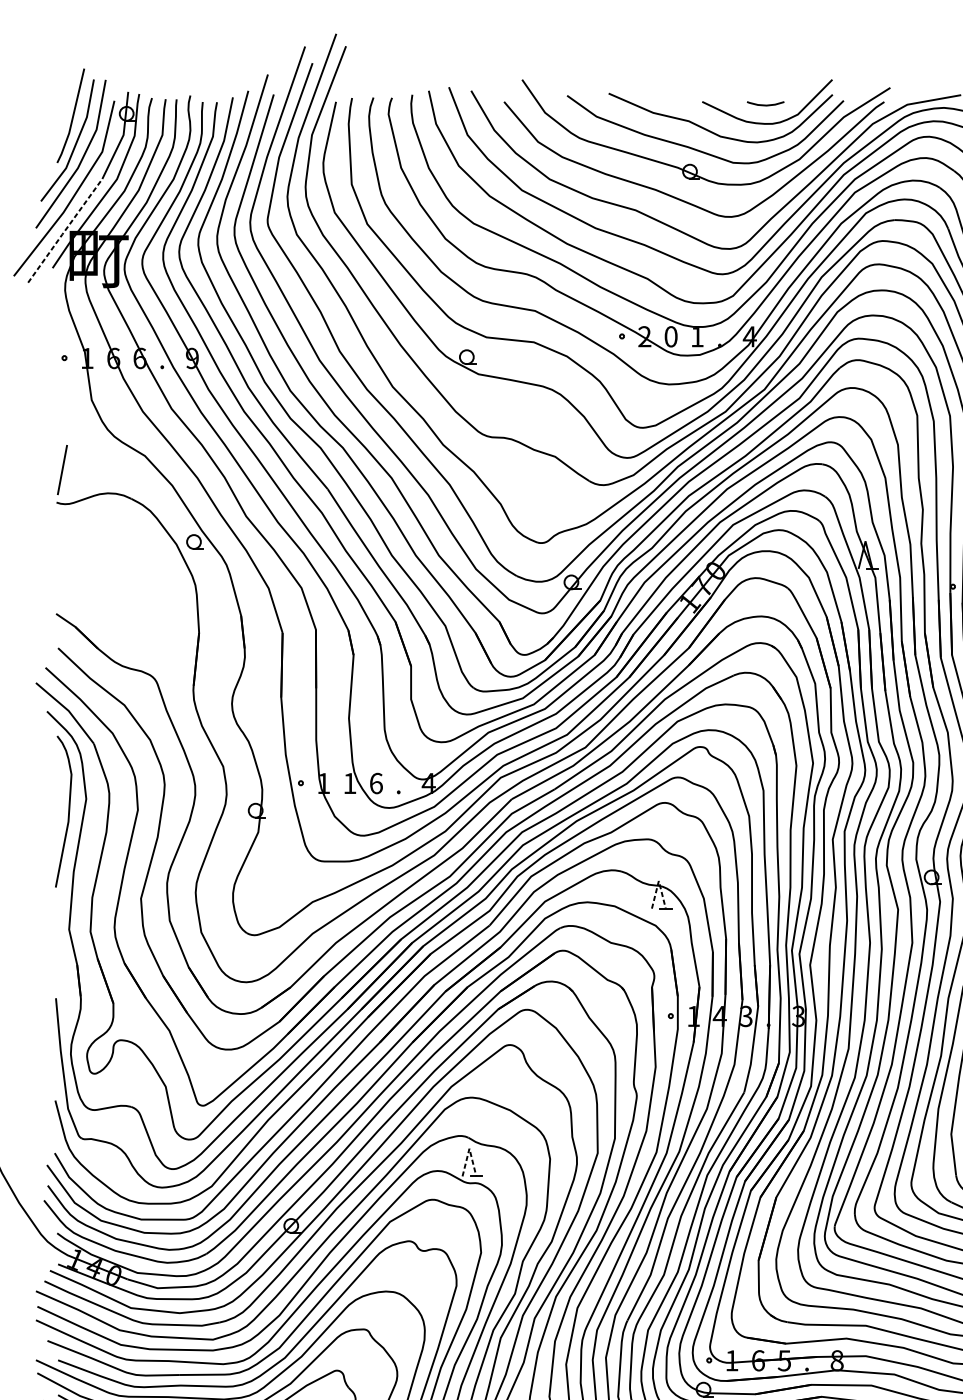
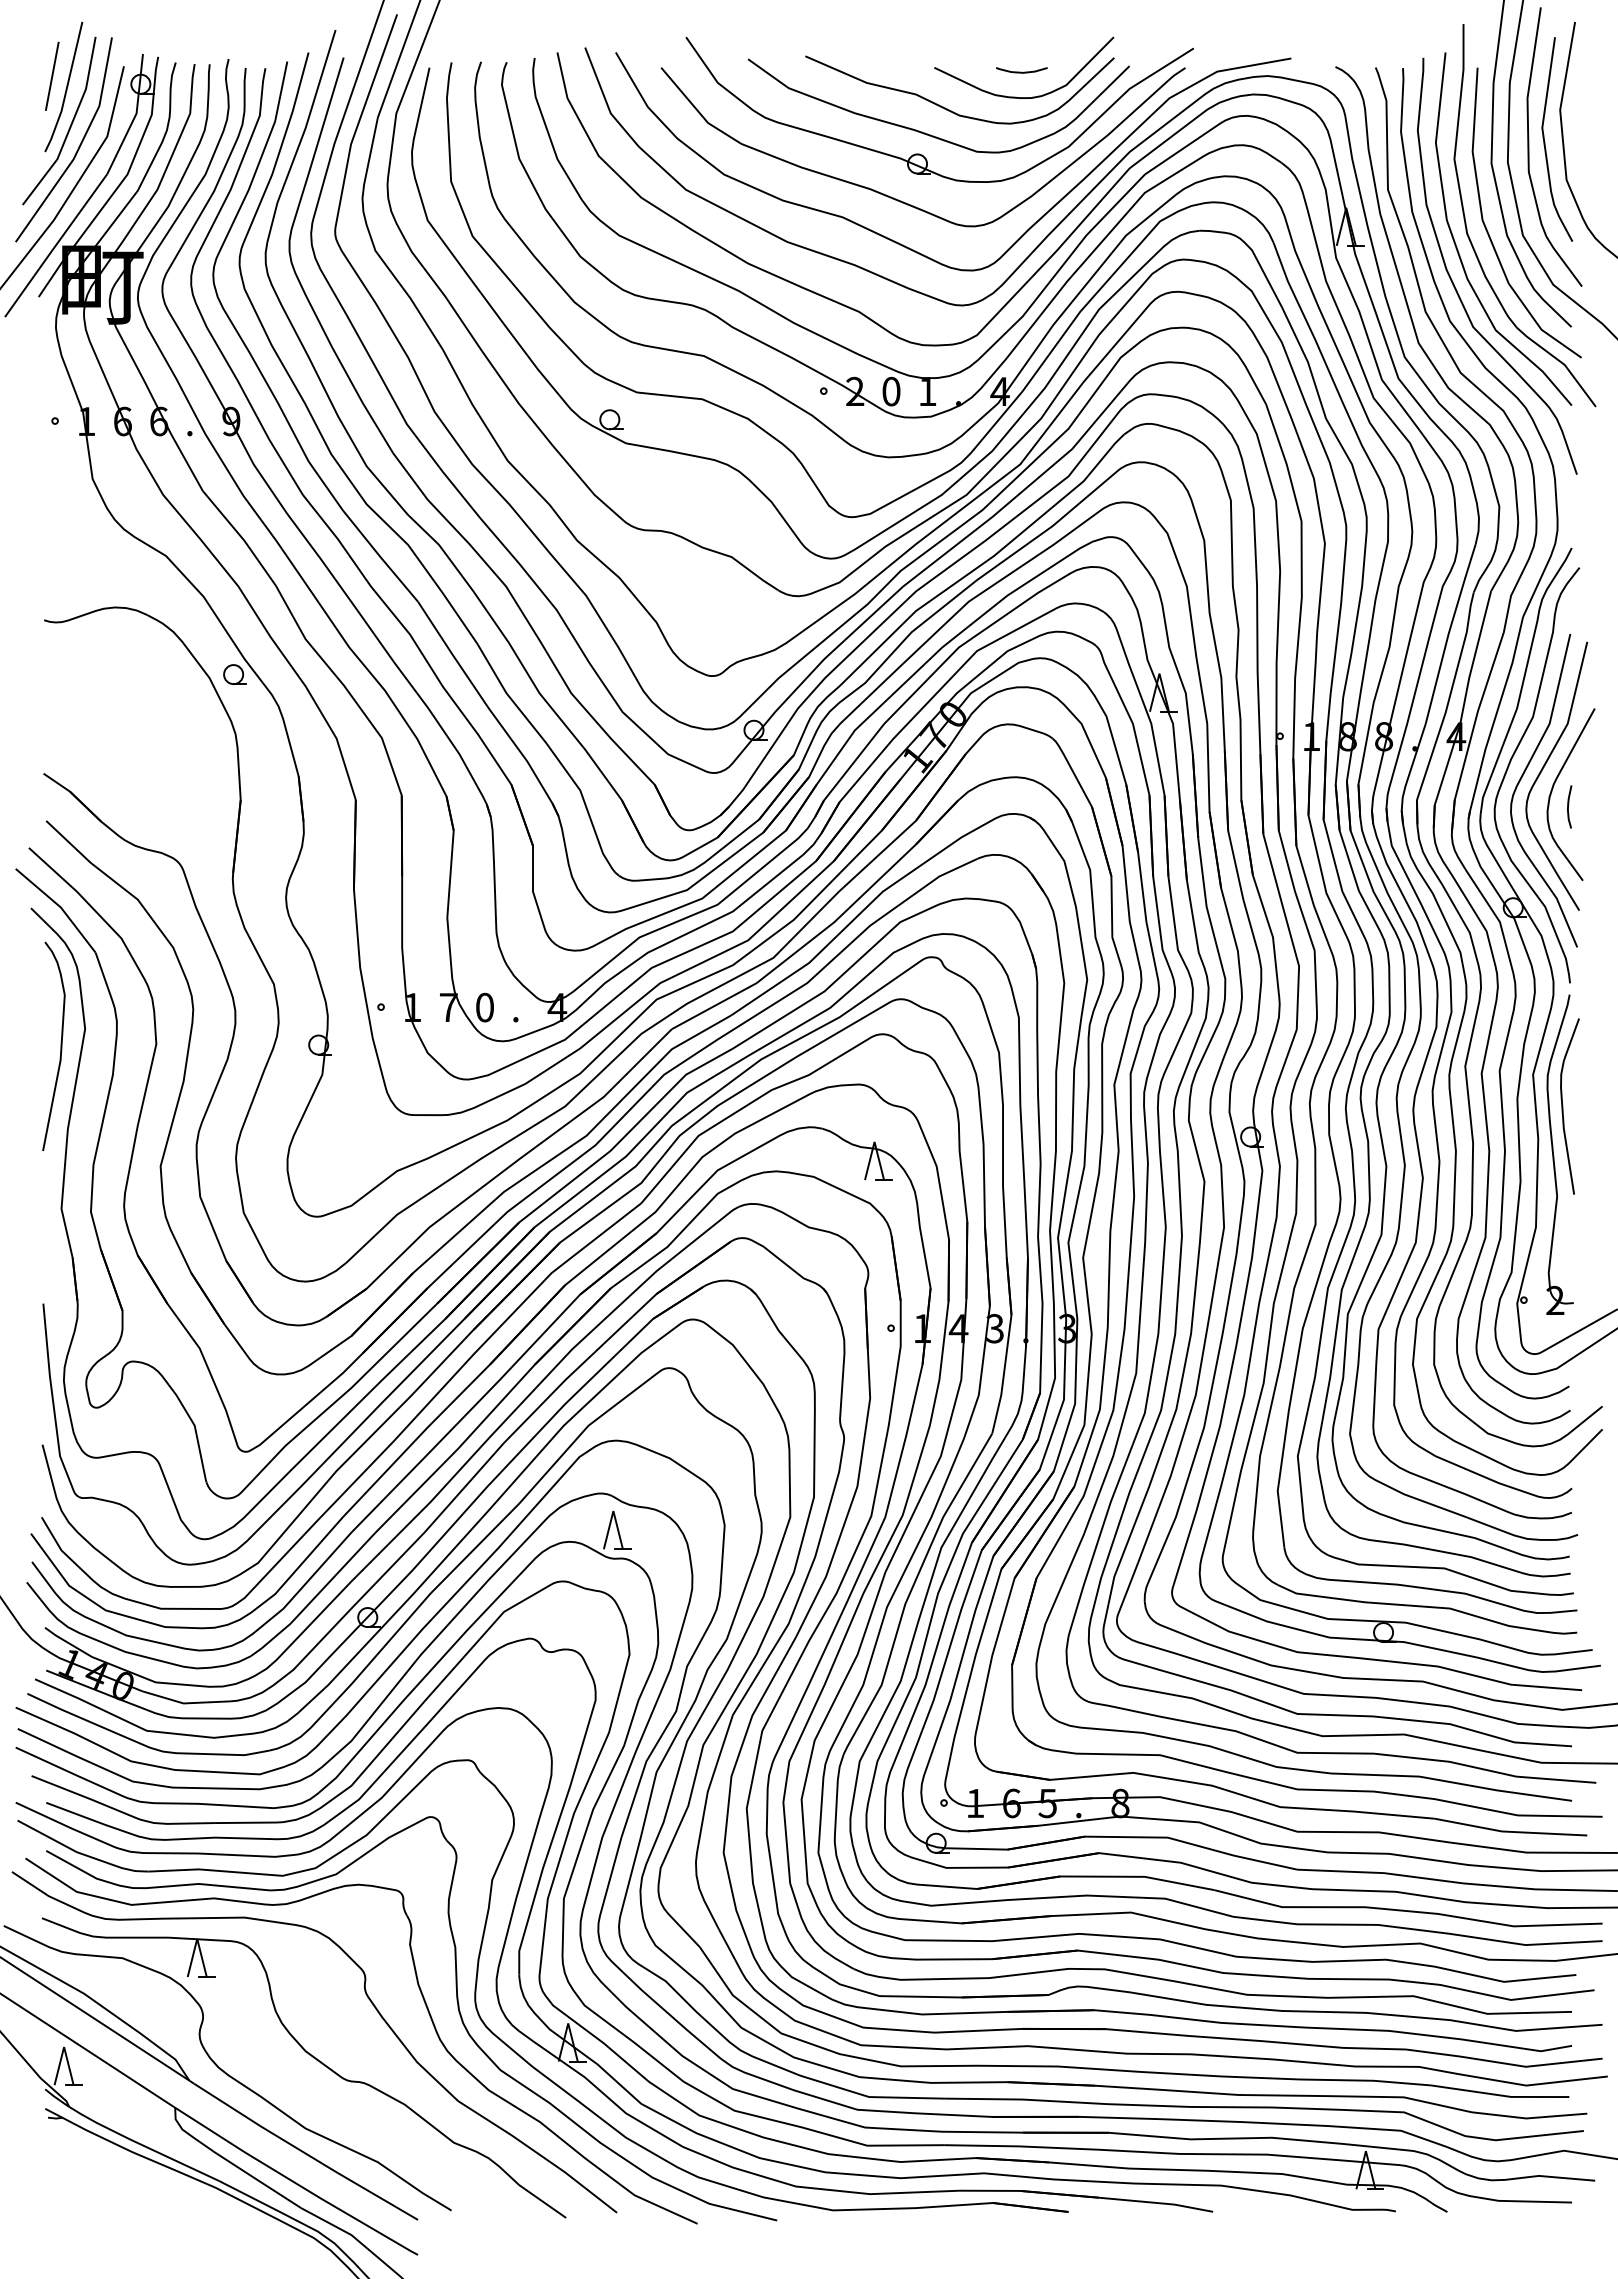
line: (64, 230) -> (55, 245), dashed -> solid
line: (62, 469) -> (52, 75), moved
text: (349, 783) -> (448, 1007), 1 -> 7
text: (376, 783) -> (485, 1007), 6 -> 0
line: (658, 880) -> (874, 1141), dashed -> solid
line: (469, 1149) -> (613, 1511), dashed -> solid

